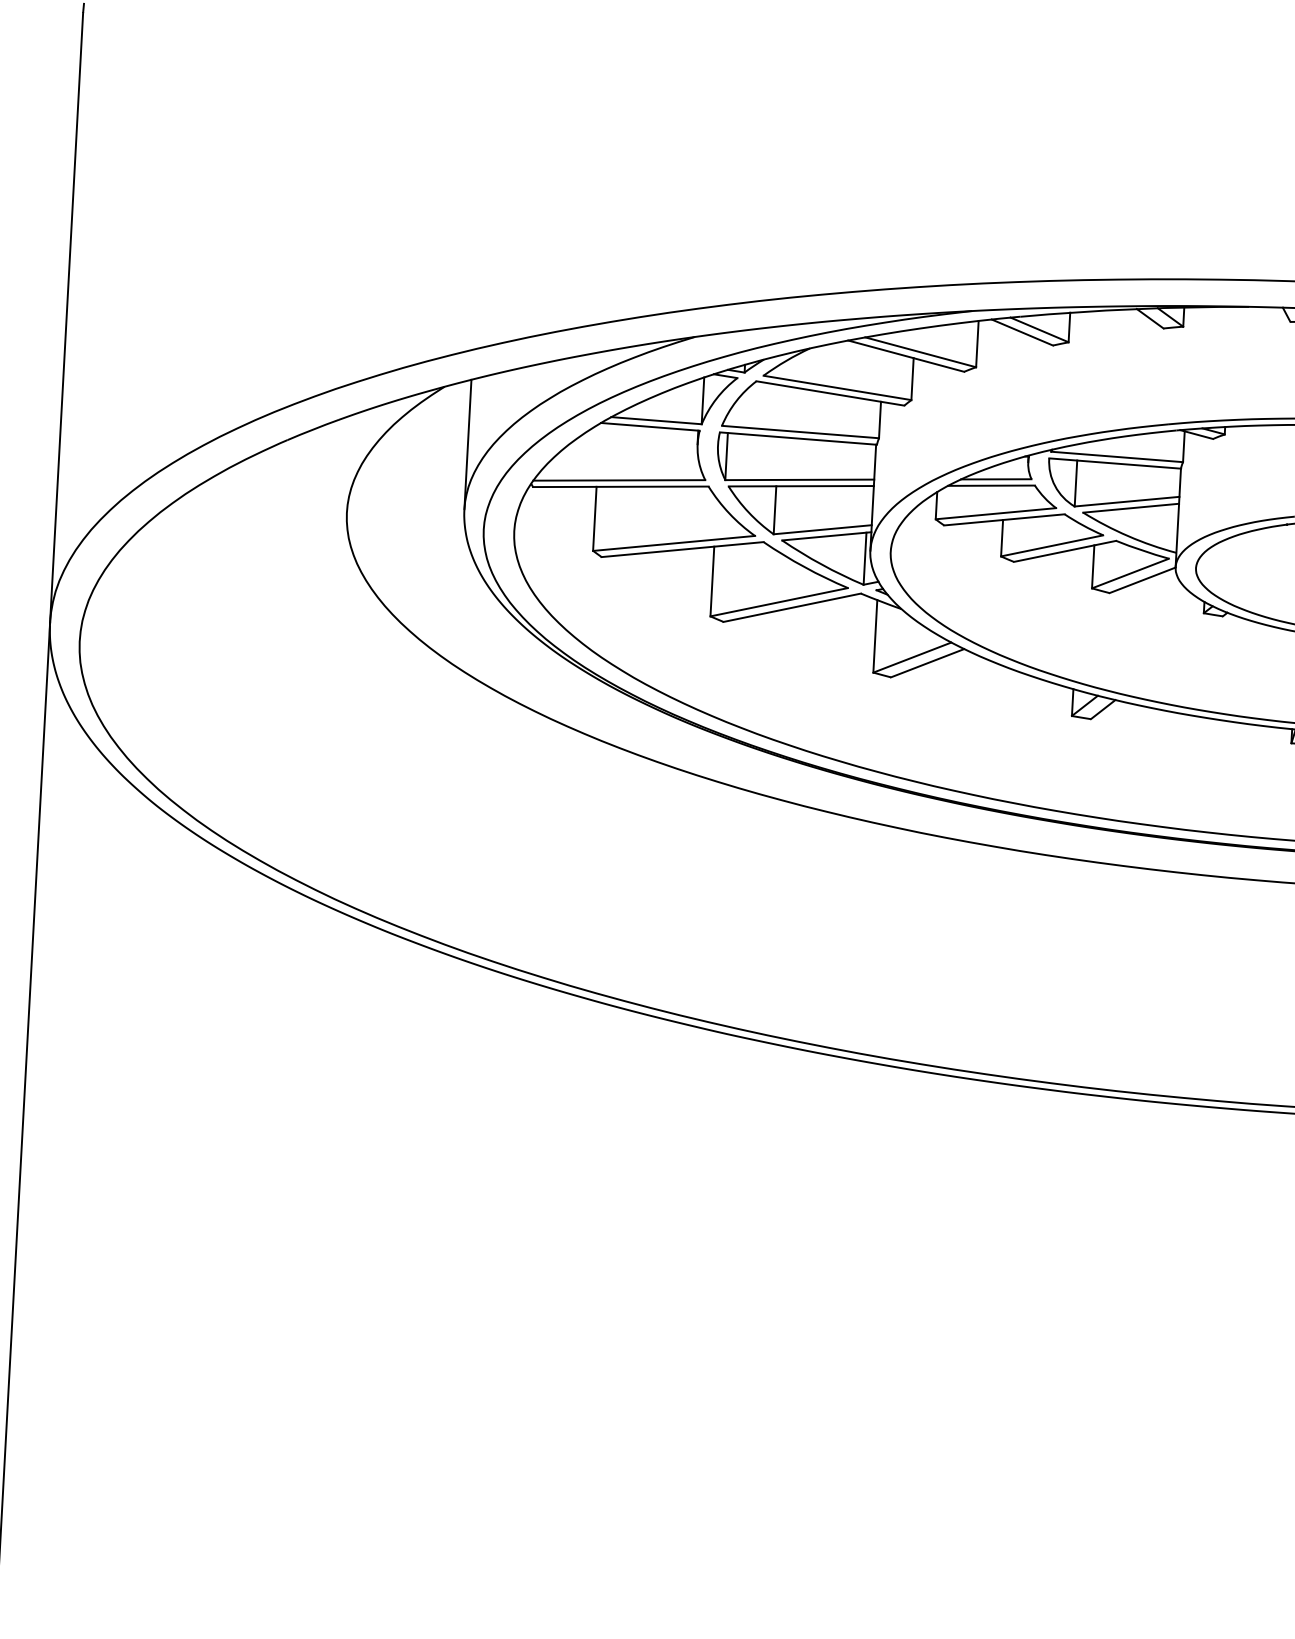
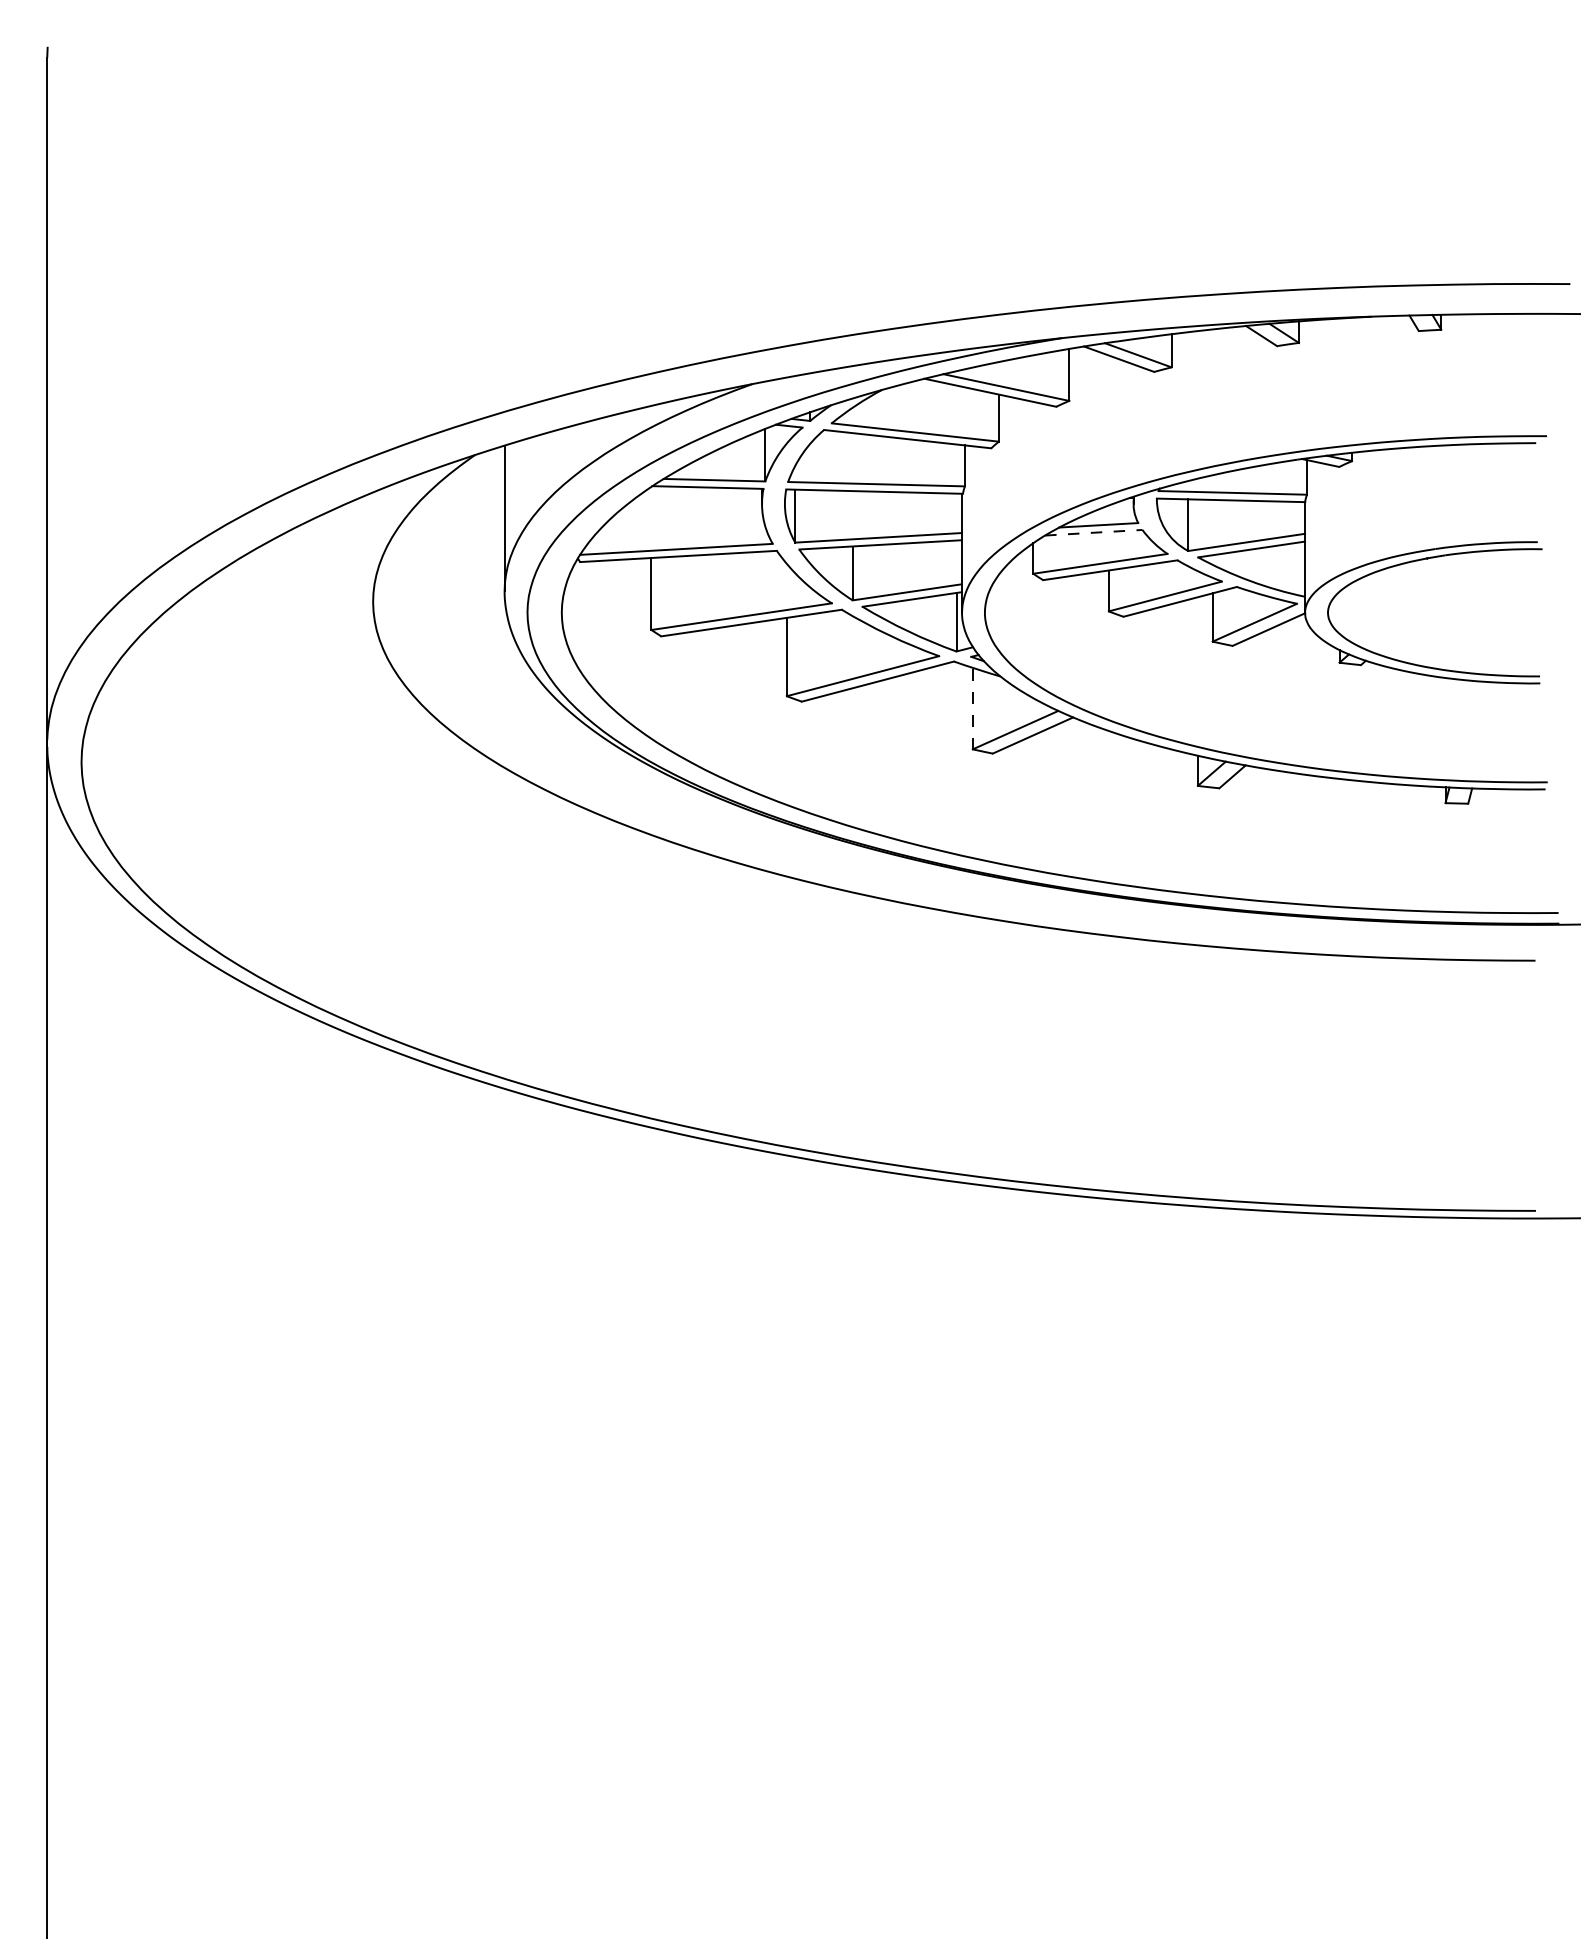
line: (991, 485) -> (1093, 532), solid -> dashed
line: (875, 636) -> (972, 708), solid -> dashed

